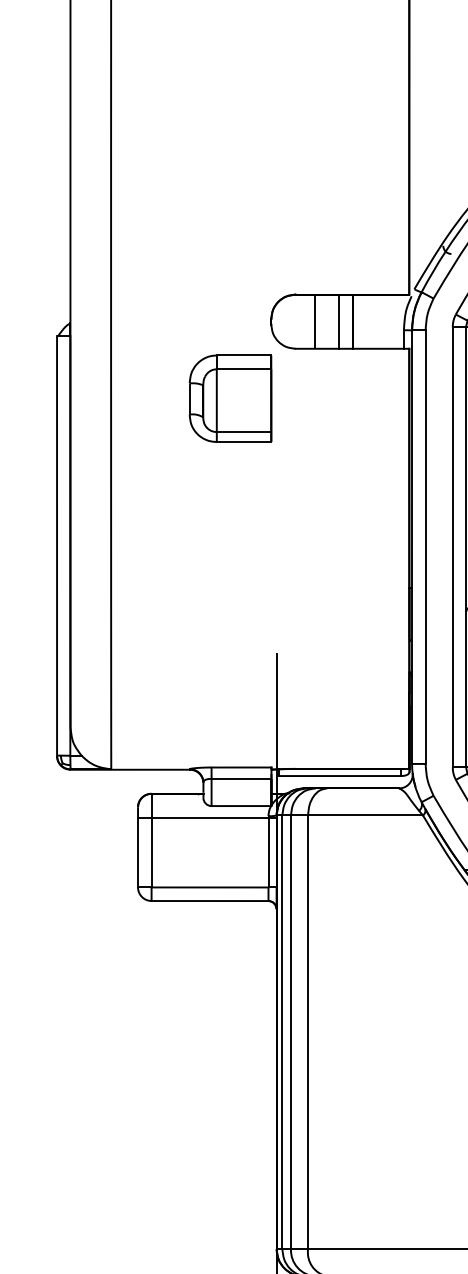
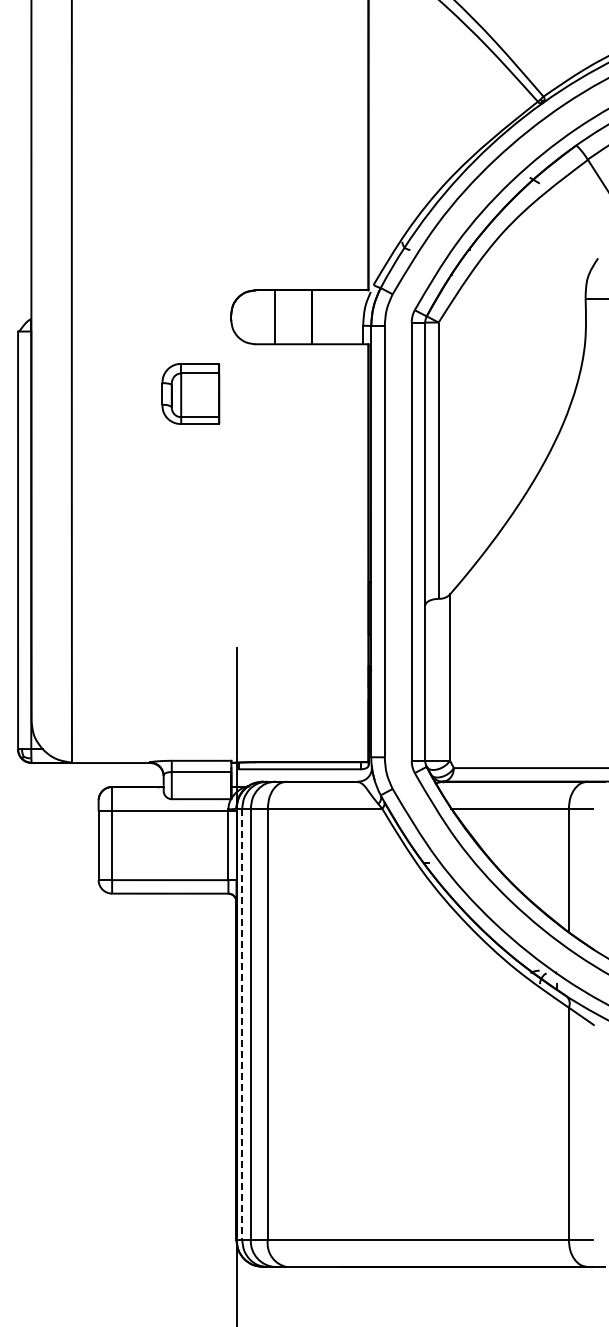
line: (338, 321) -> (298, 317), removed
part: (230, 398) -> (190, 393), size x0.7
line: (282, 1032) -> (242, 1024), solid -> dashed

